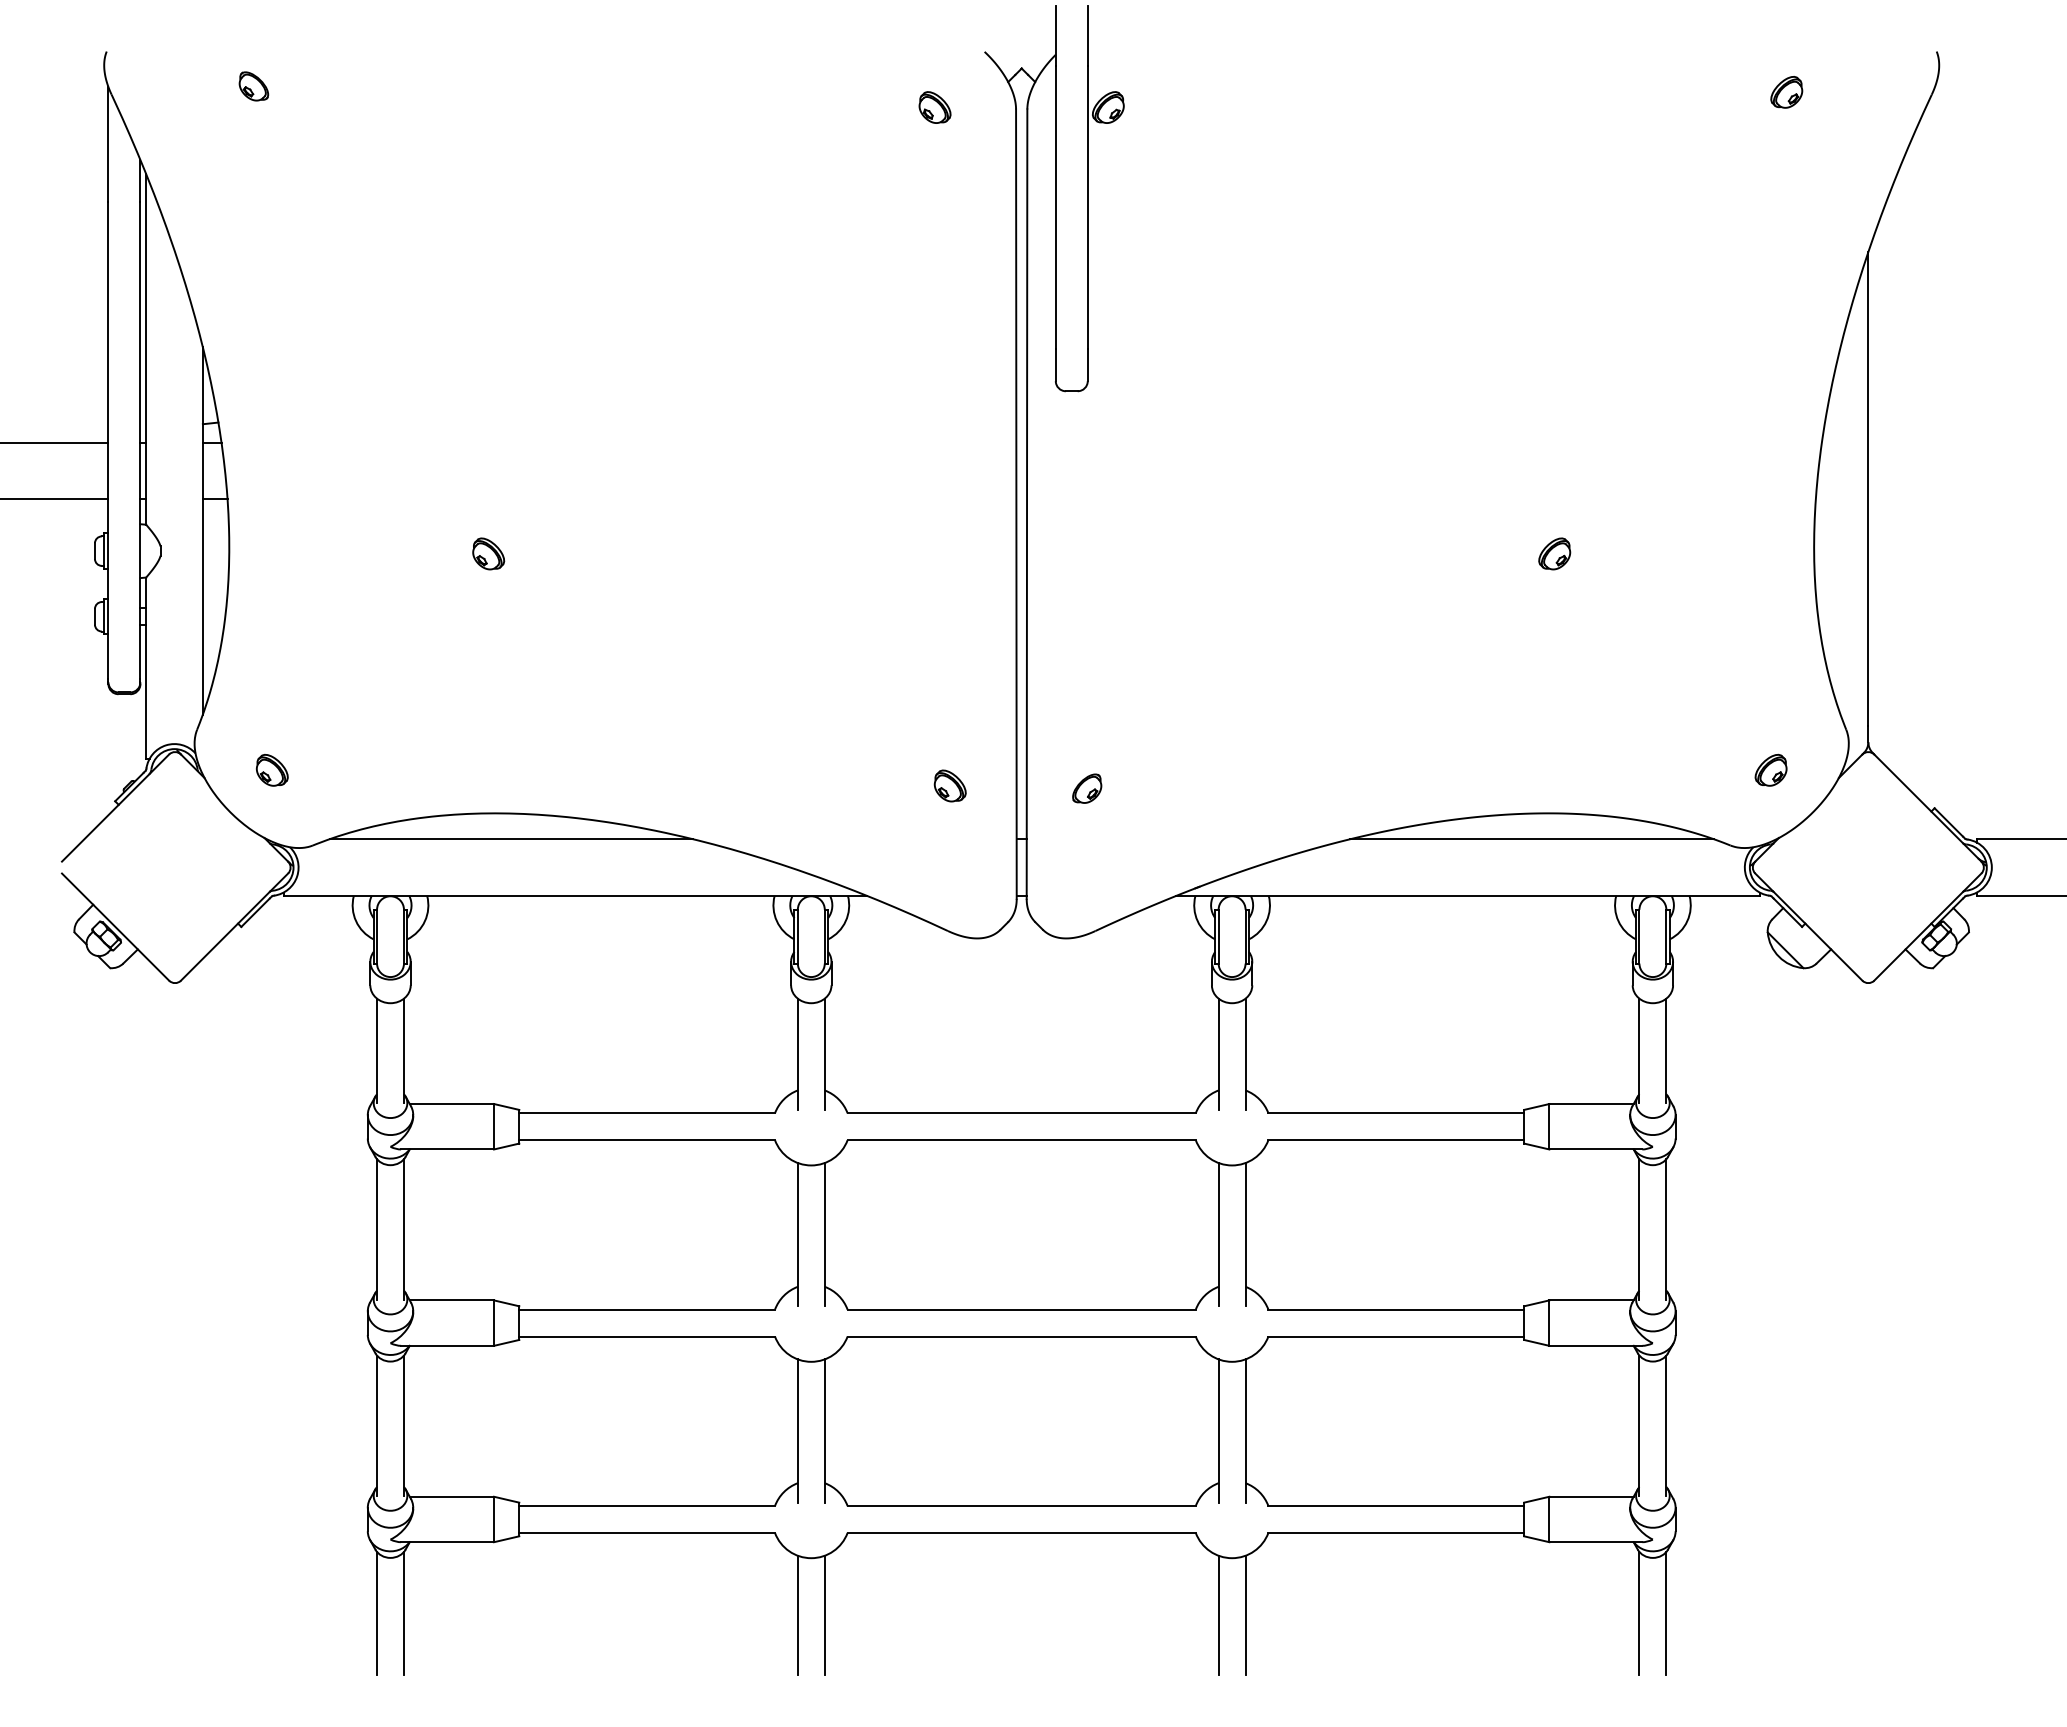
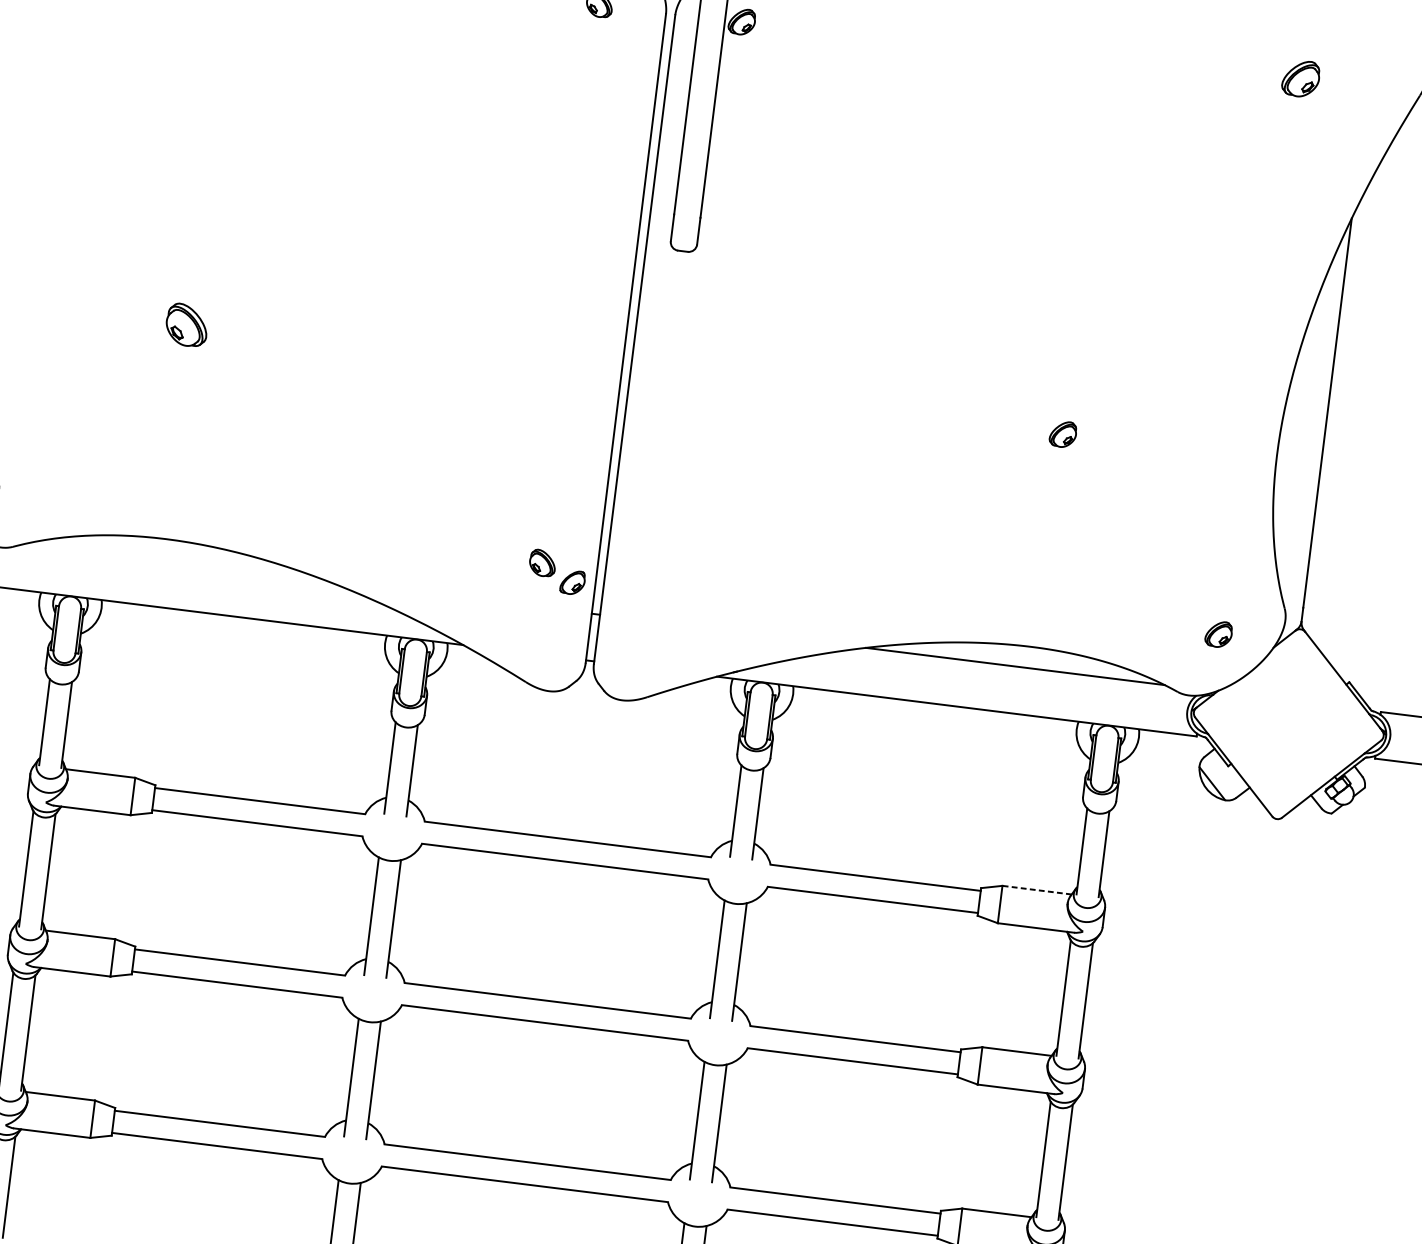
part: (1786, 92) -> (1300, 78), size x1.4
part: (488, 553) -> (187, 324), size x1.6
part: (1087, 788) -> (573, 582), moved
line: (511, 839) -> (176, 562), removed
line: (1591, 1104) -> (1037, 890), solid -> dashed

